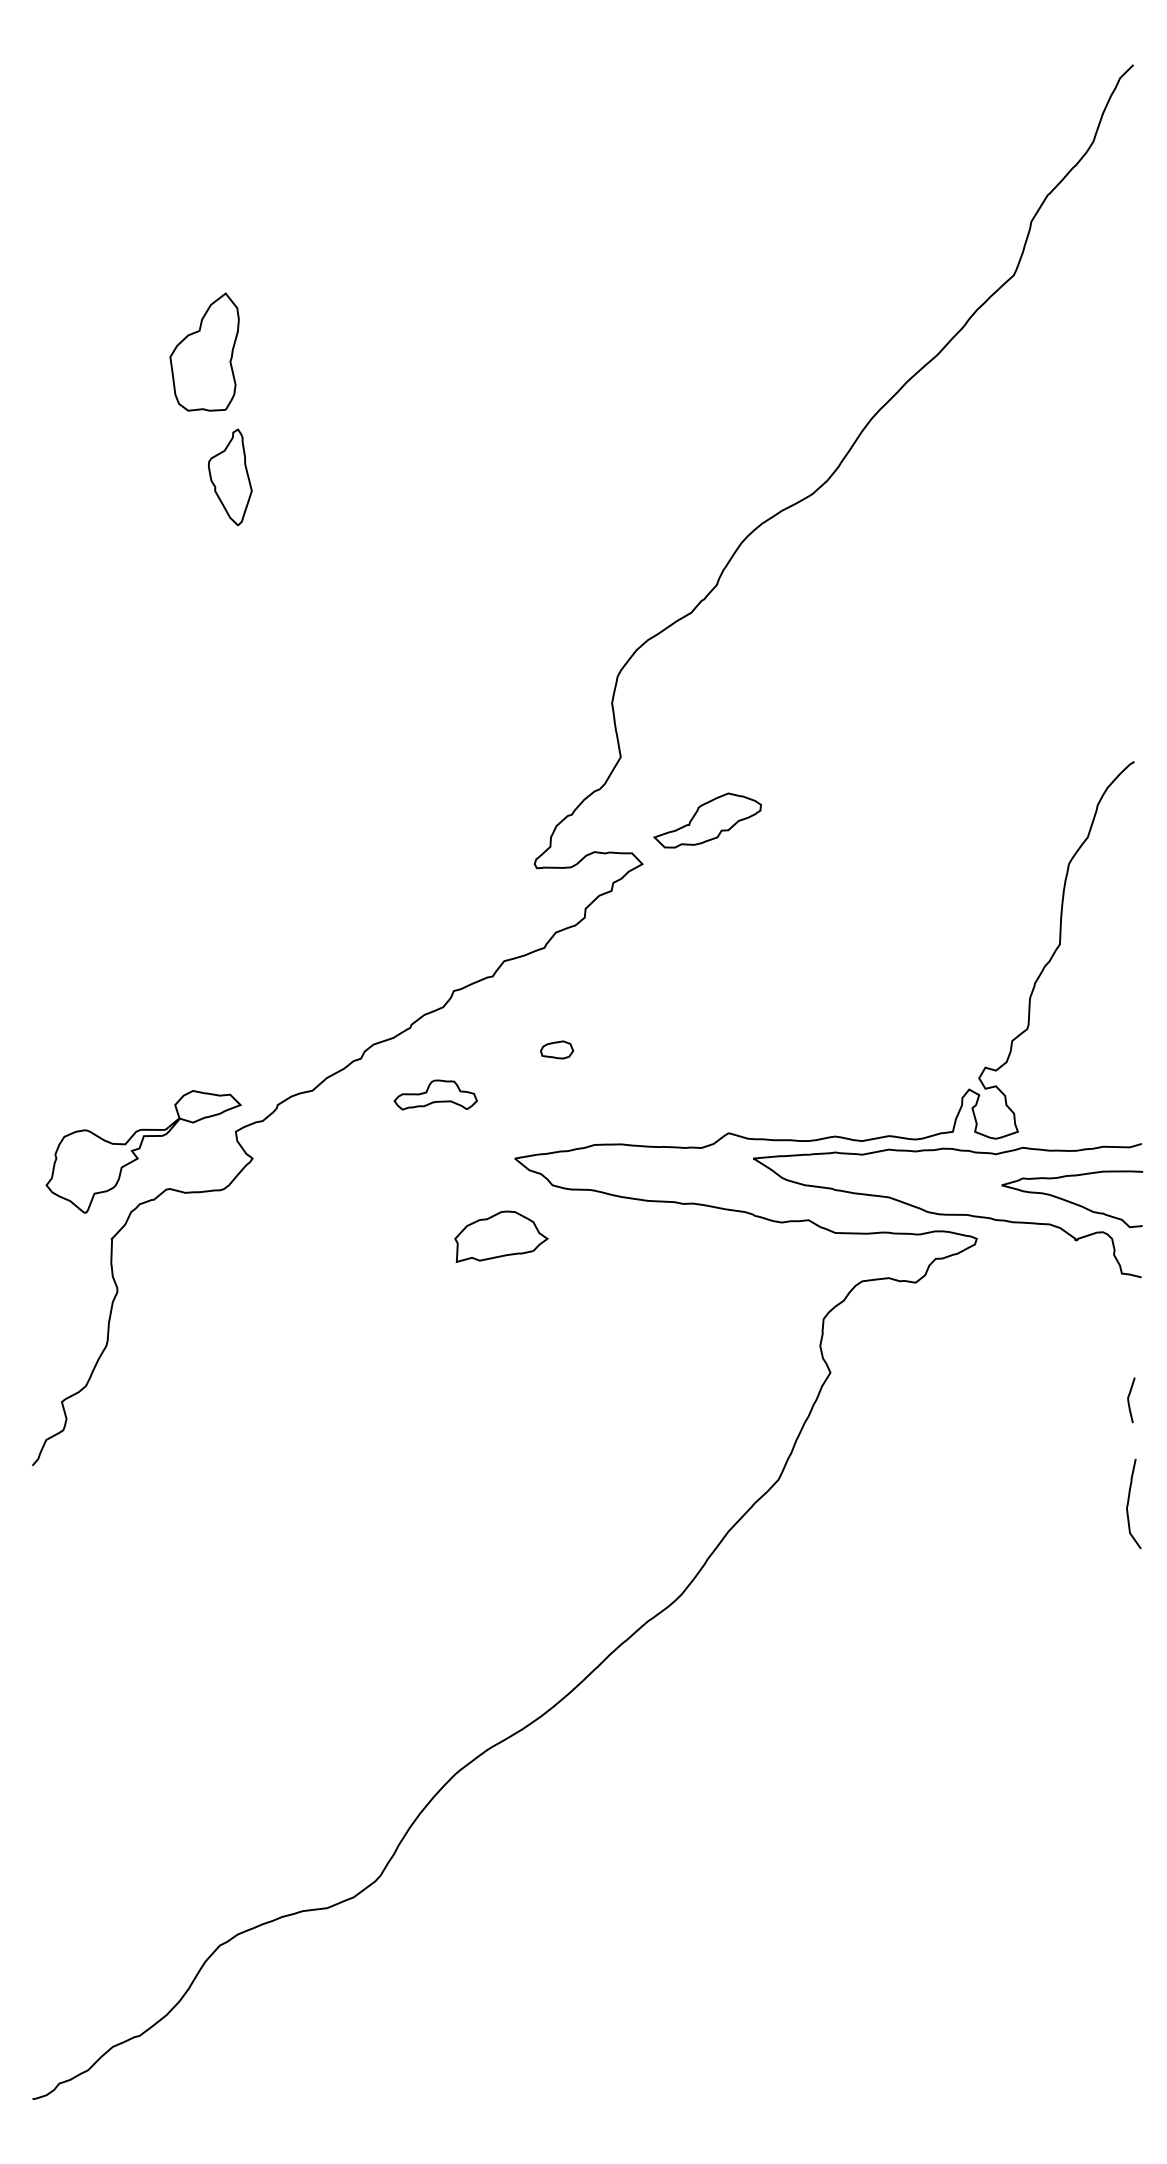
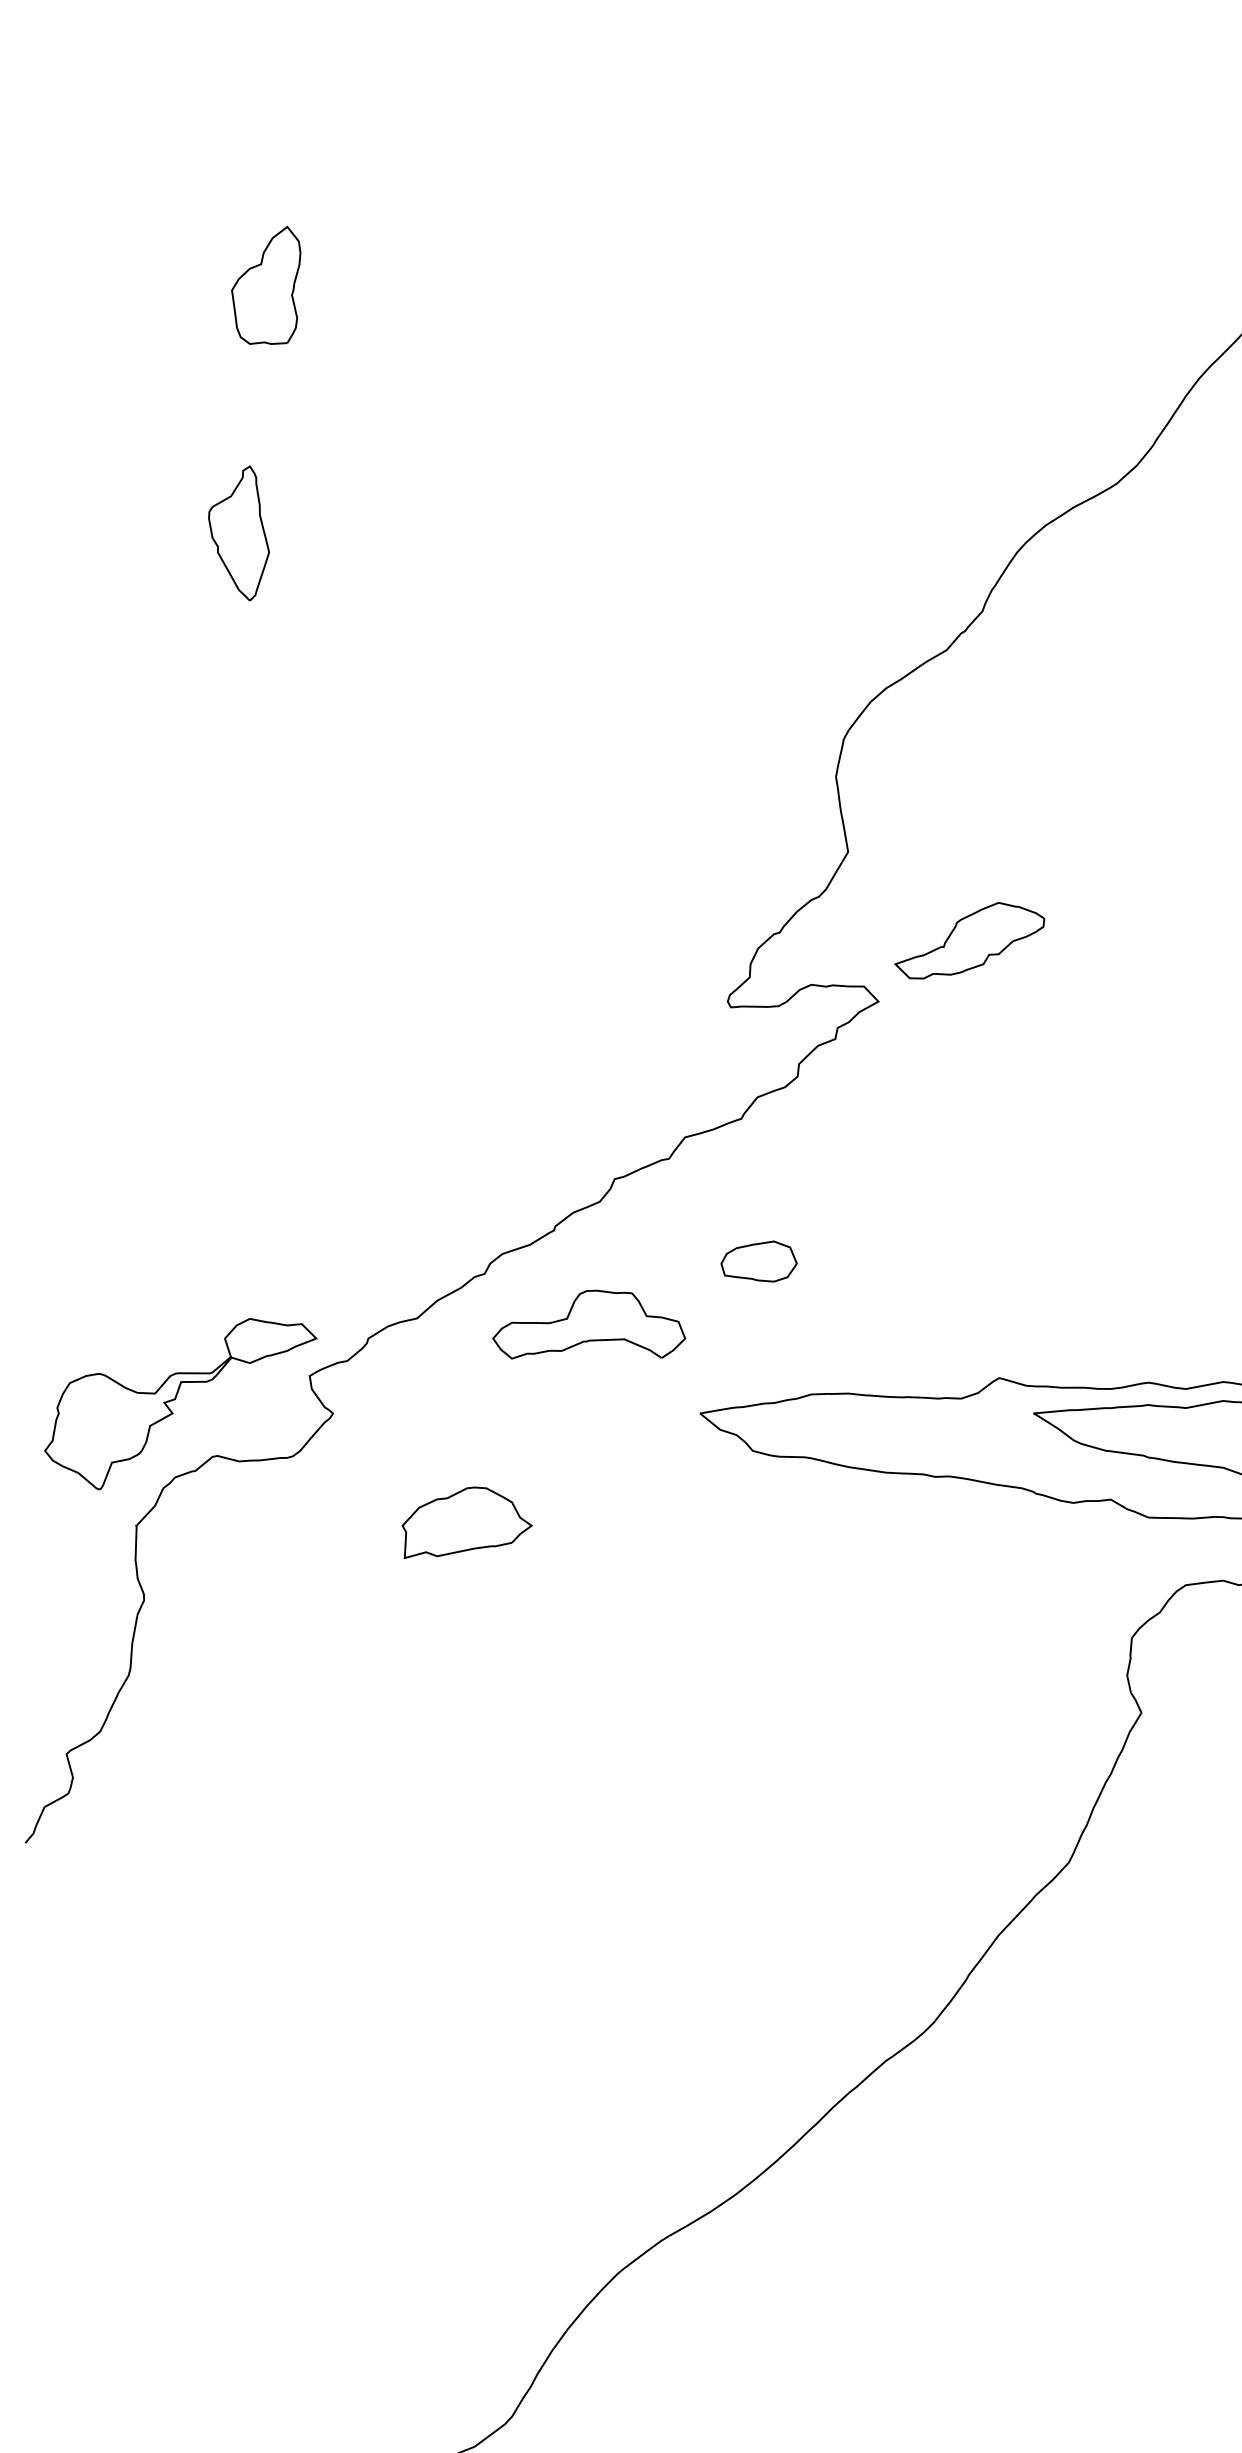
part: (204, 351) -> (265, 284), size x0.71
part: (229, 476) -> (237, 532), moved
part: (556, 1049) -> (758, 1260), size x1.67
part: (435, 1094) -> (589, 1323), size x1.67
part: (501, 1236) -> (467, 1522), moved

